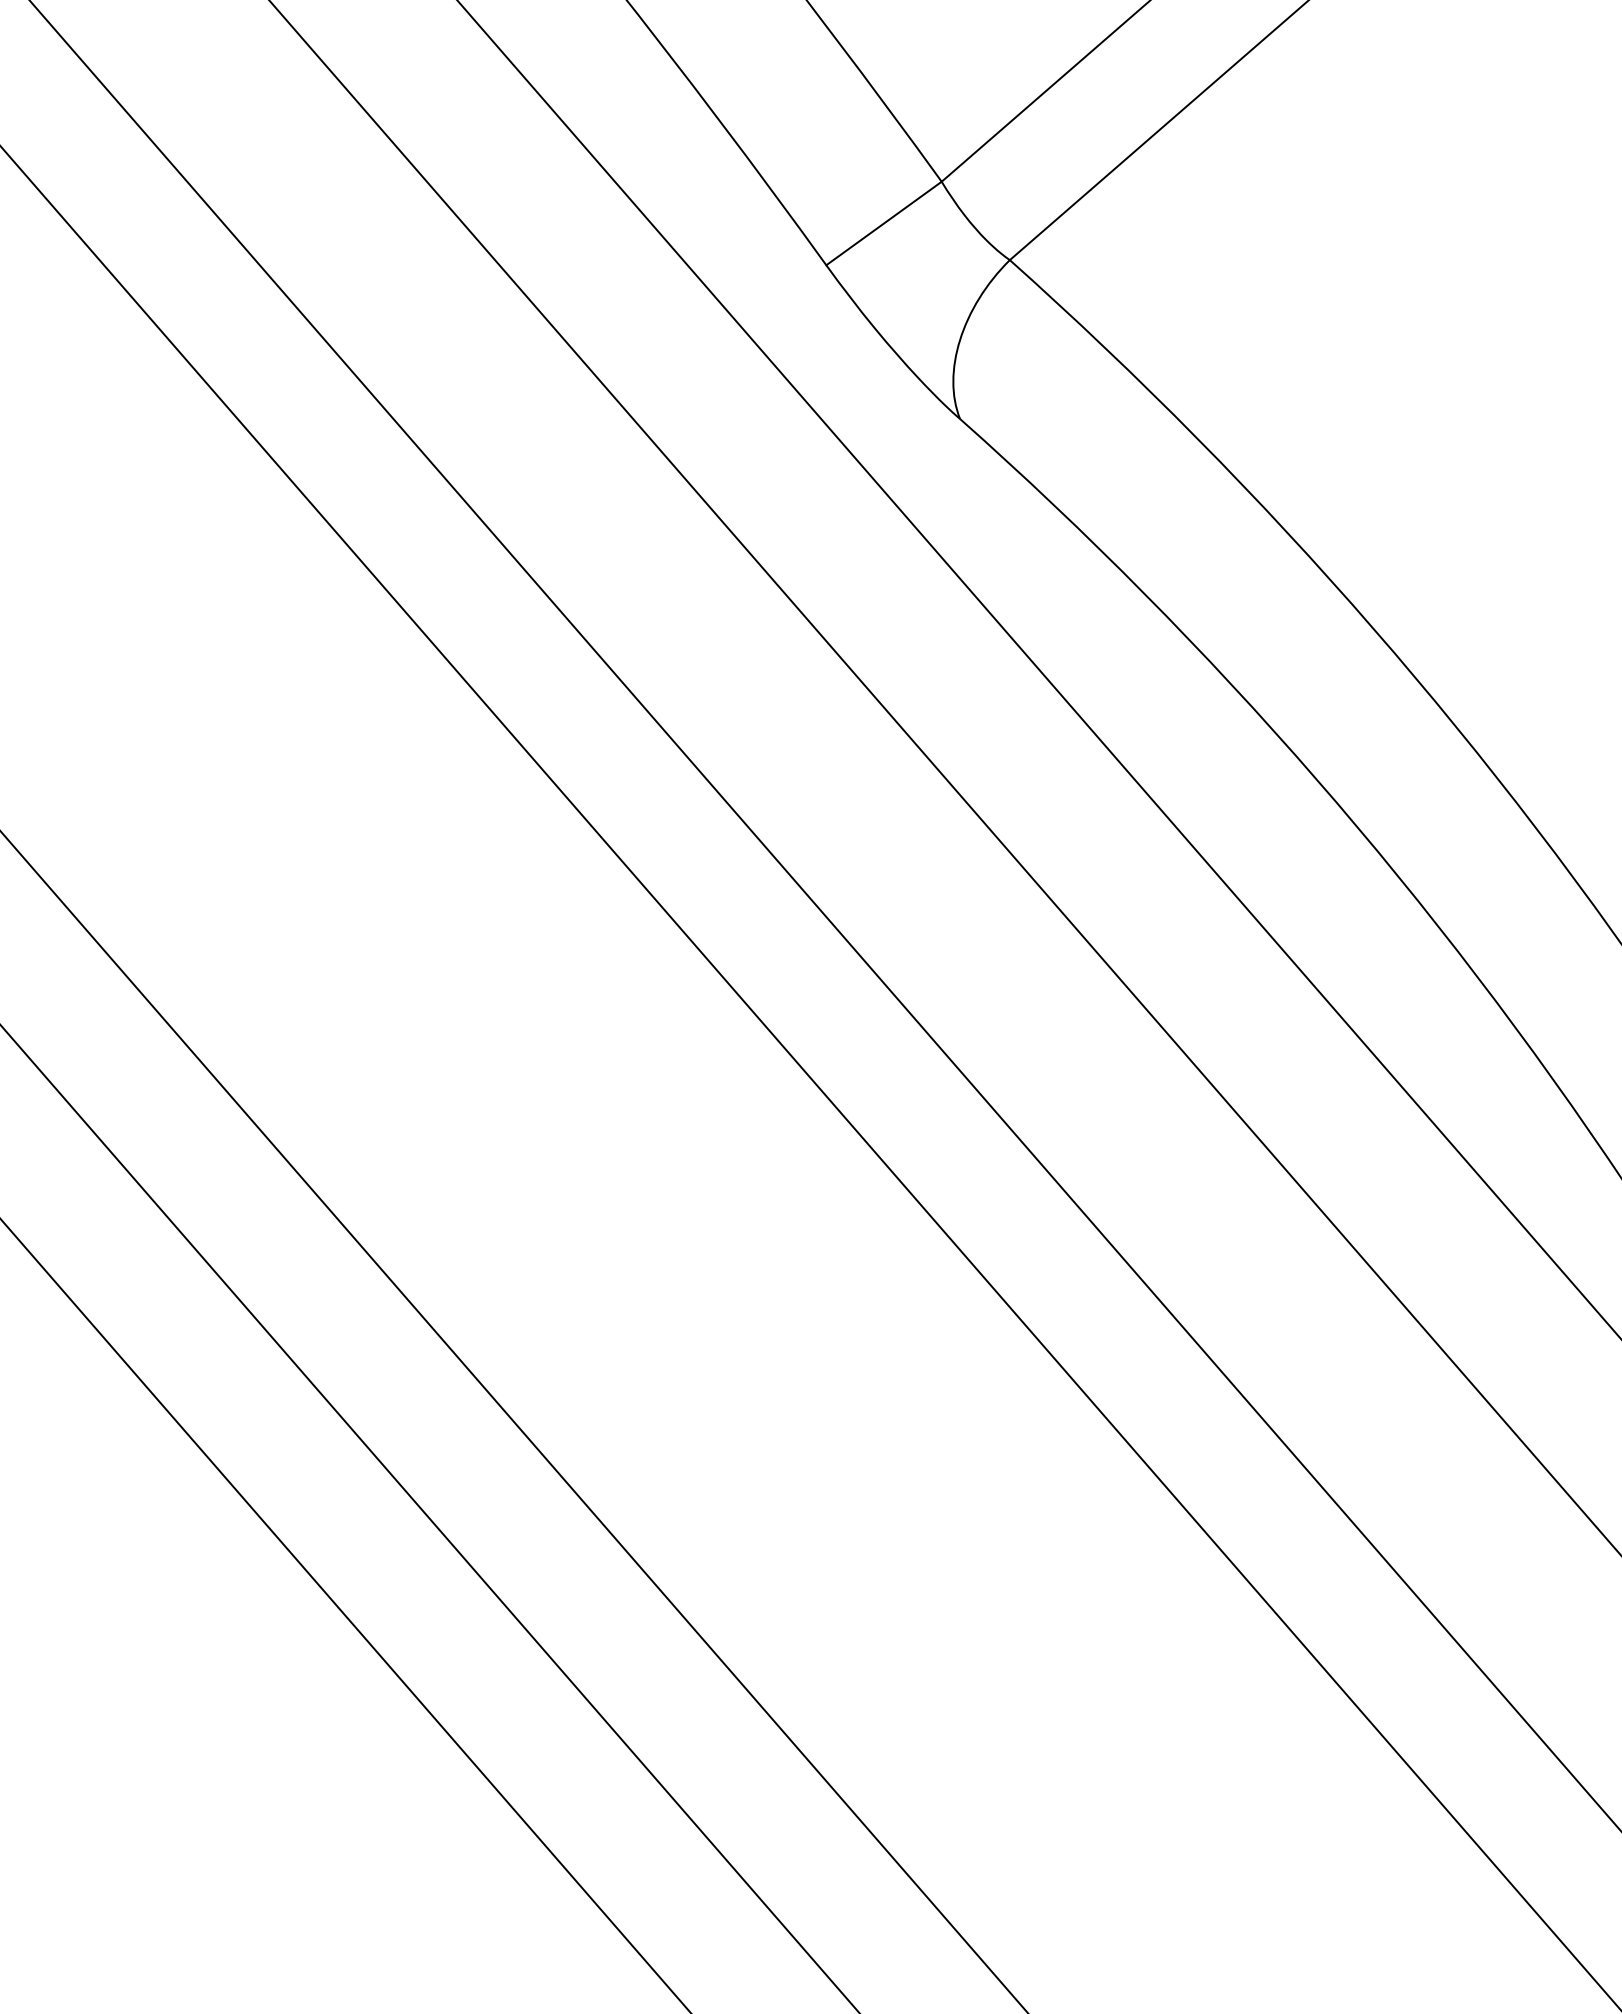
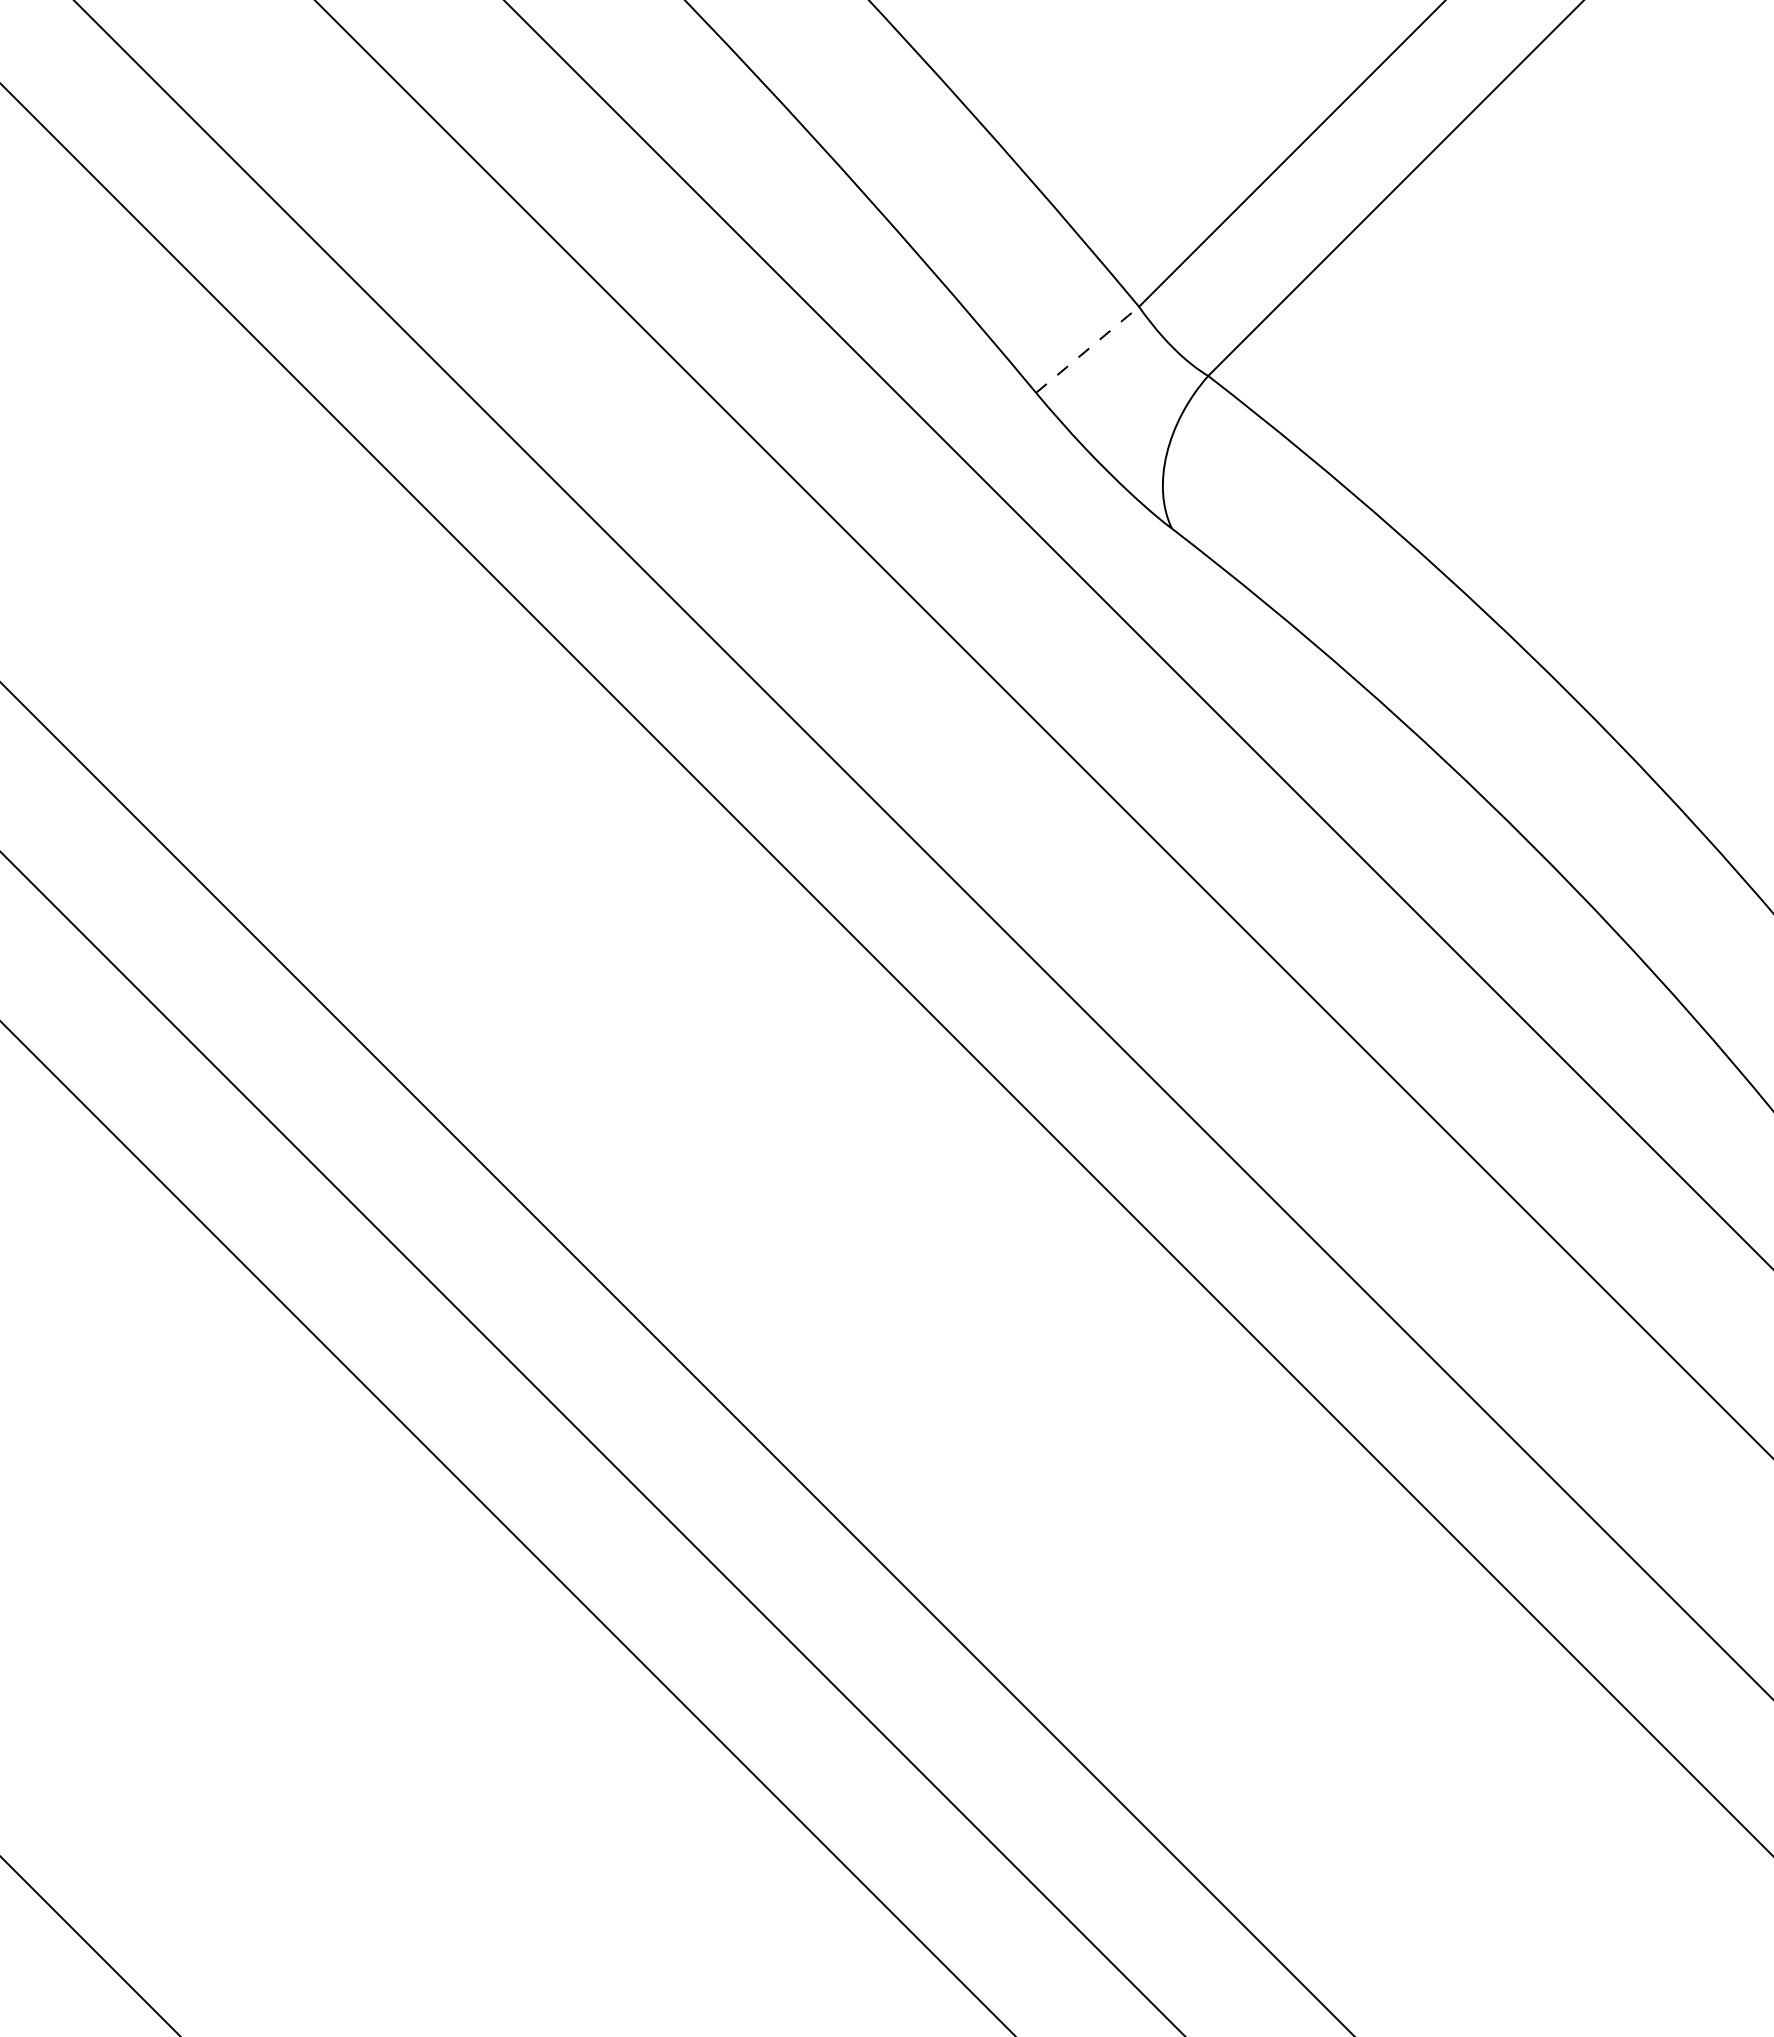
line: (883, 223) -> (1087, 349), solid -> dashed

